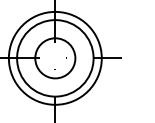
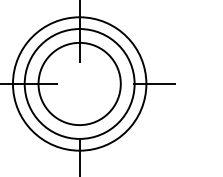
circle: (54, 58) -> (78, 84), size x1.43

